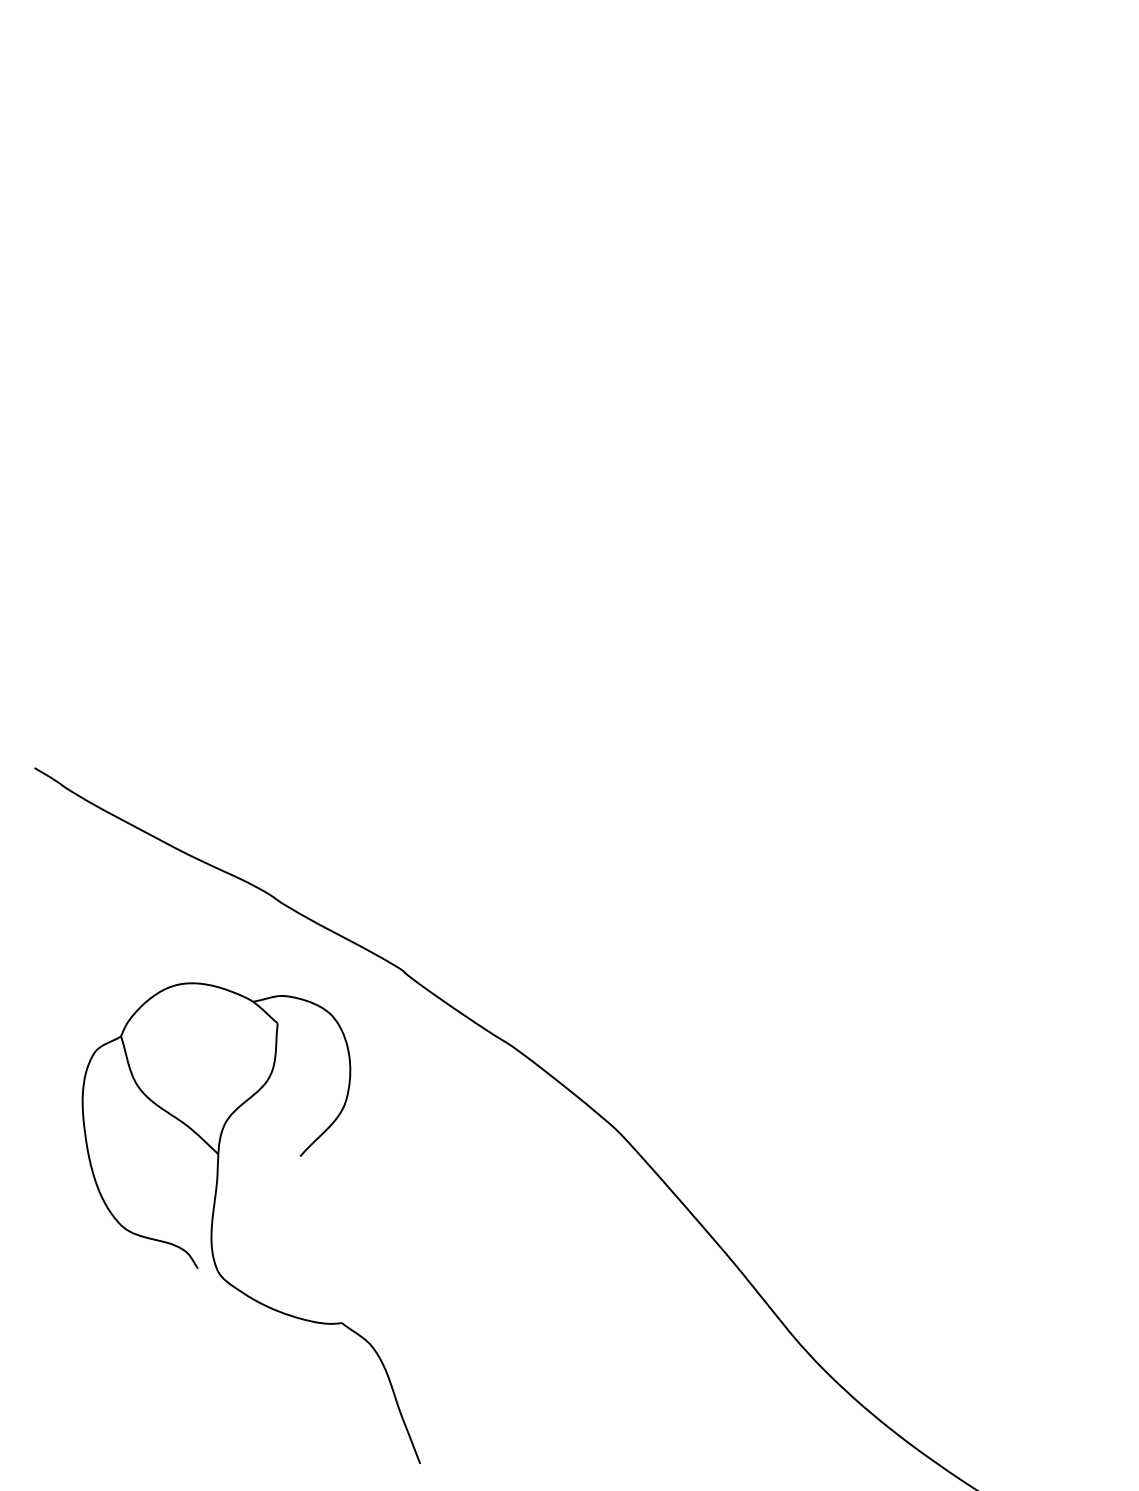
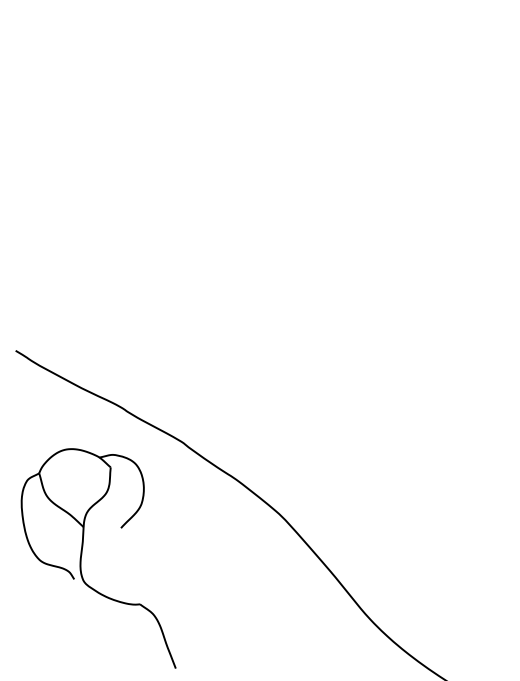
part: (215, 1216) -> (82, 555), moved

